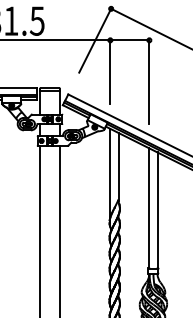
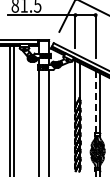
line: (149, 207) -> (95, 101), solid -> dashed

